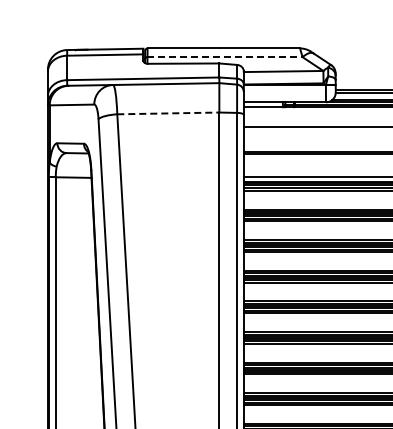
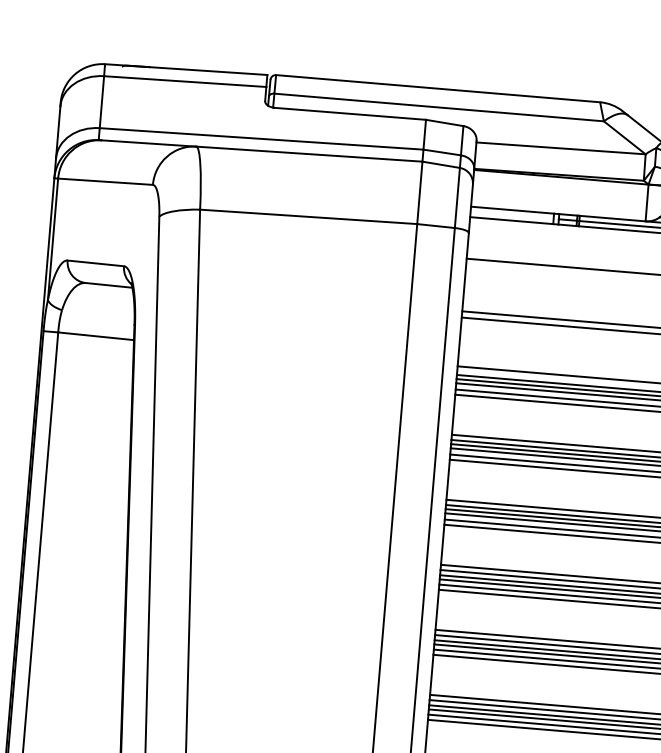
line: (225, 57) -> (440, 108), dashed -> solid
line: (168, 113) -> (309, 217), dashed -> solid

